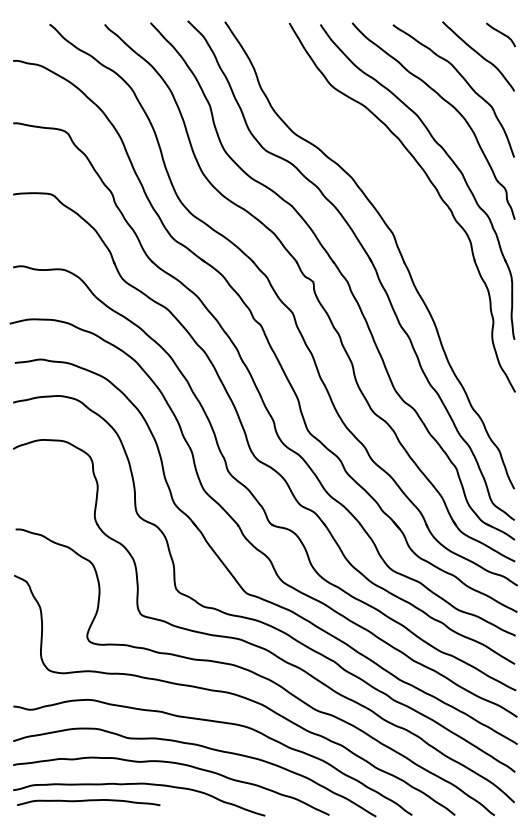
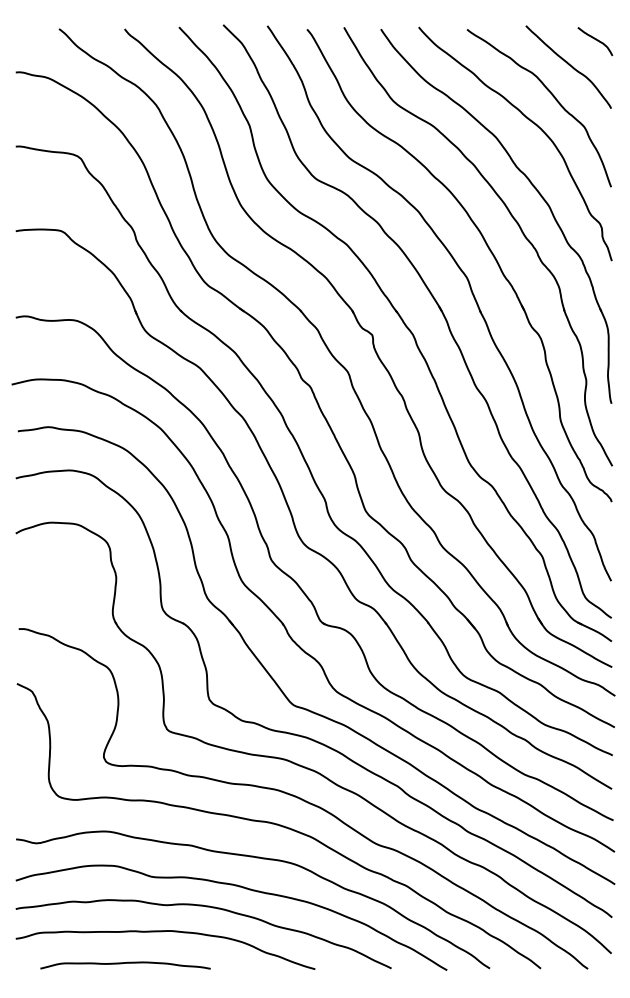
part: (411, 209) -> (488, 249), added
curve: (88, 800) -> (125, 963), moved

